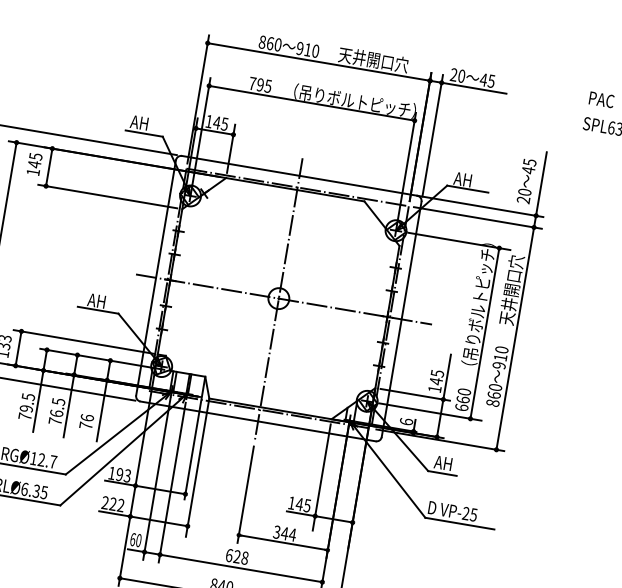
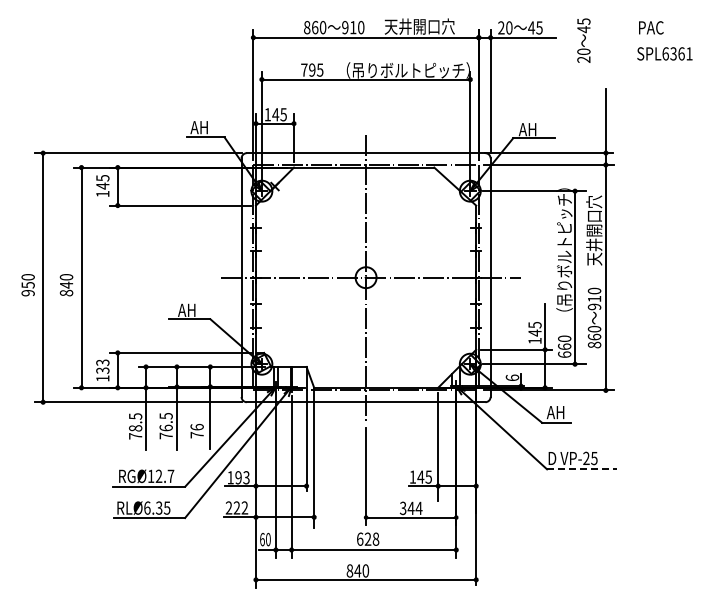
text: (526, 181) -> (583, 40), moved
text: (26, 408) -> (135, 428), 79.5 -> 78.5
line: (460, 523) -> (582, 469), solid -> dashed

